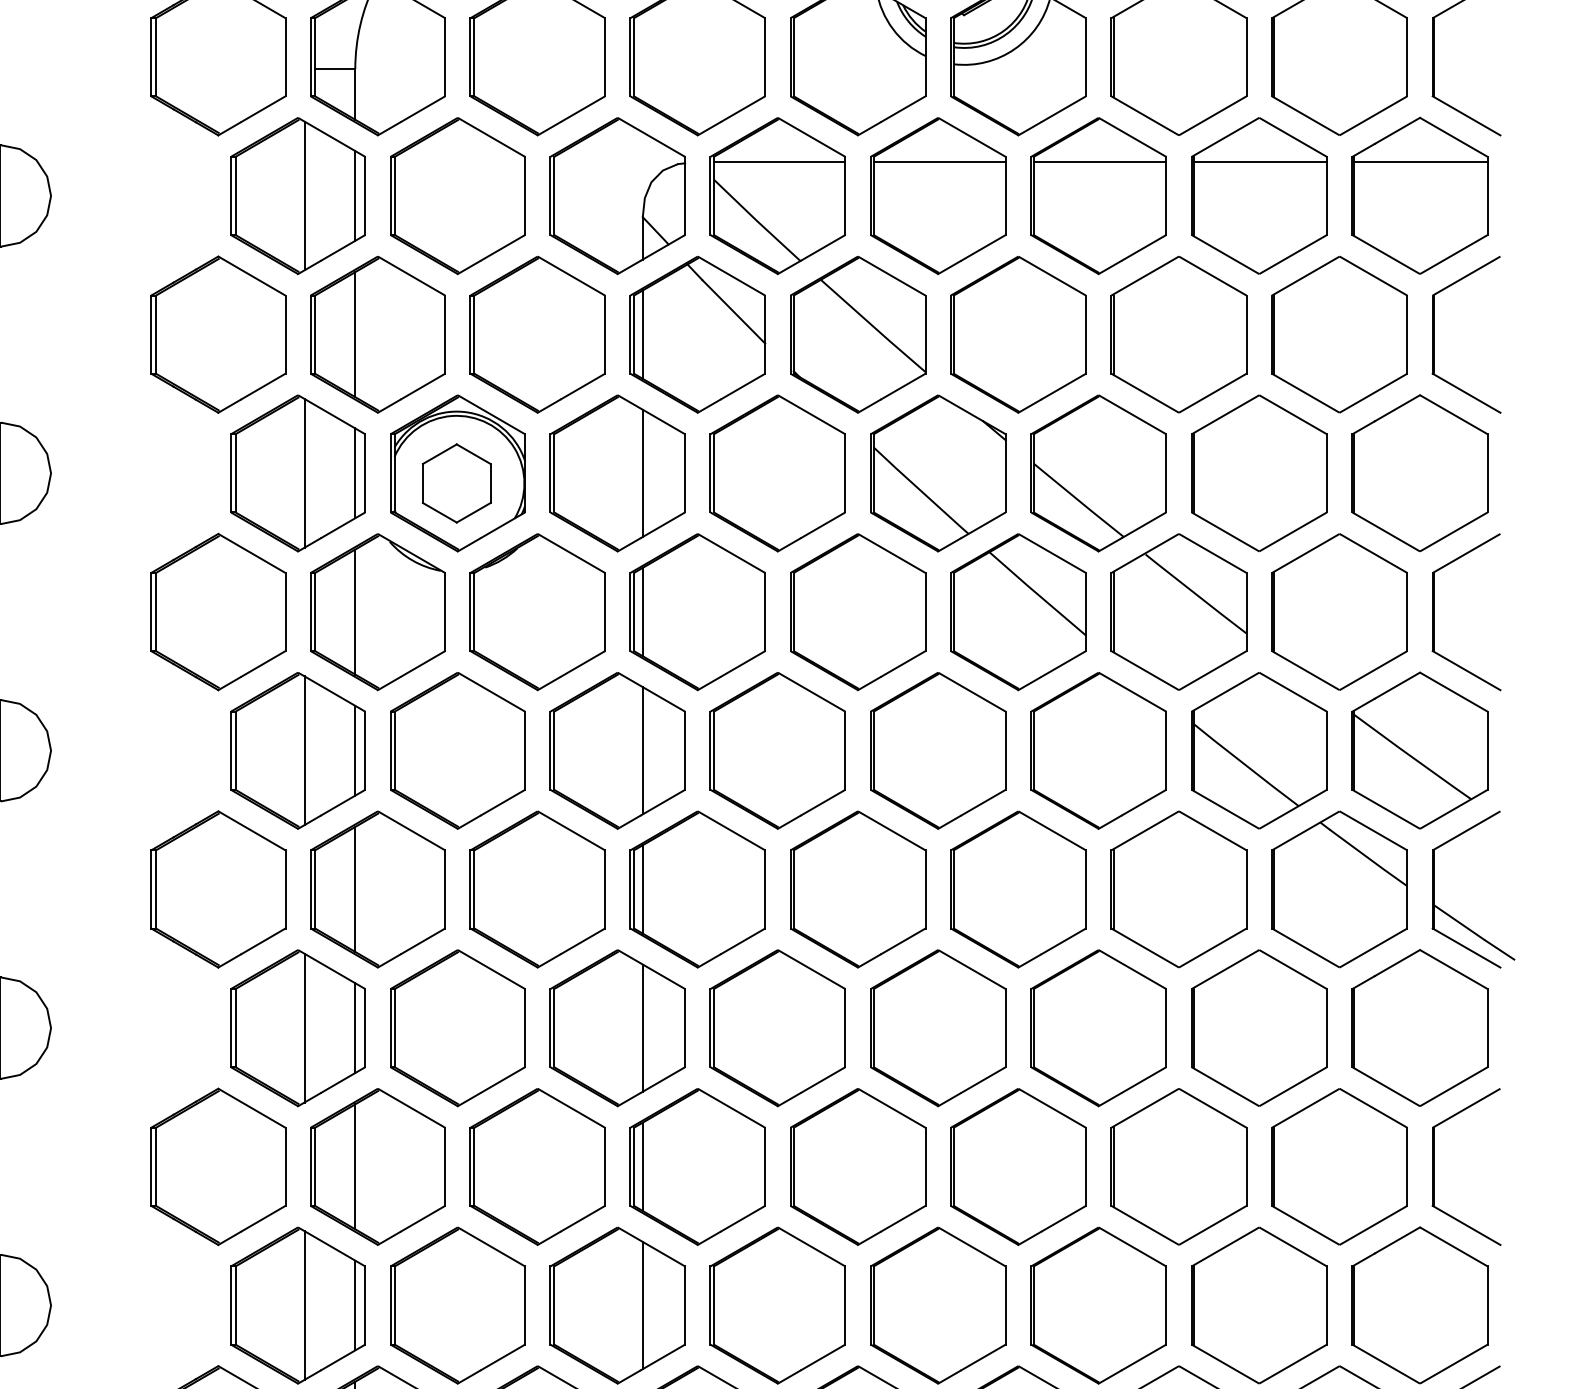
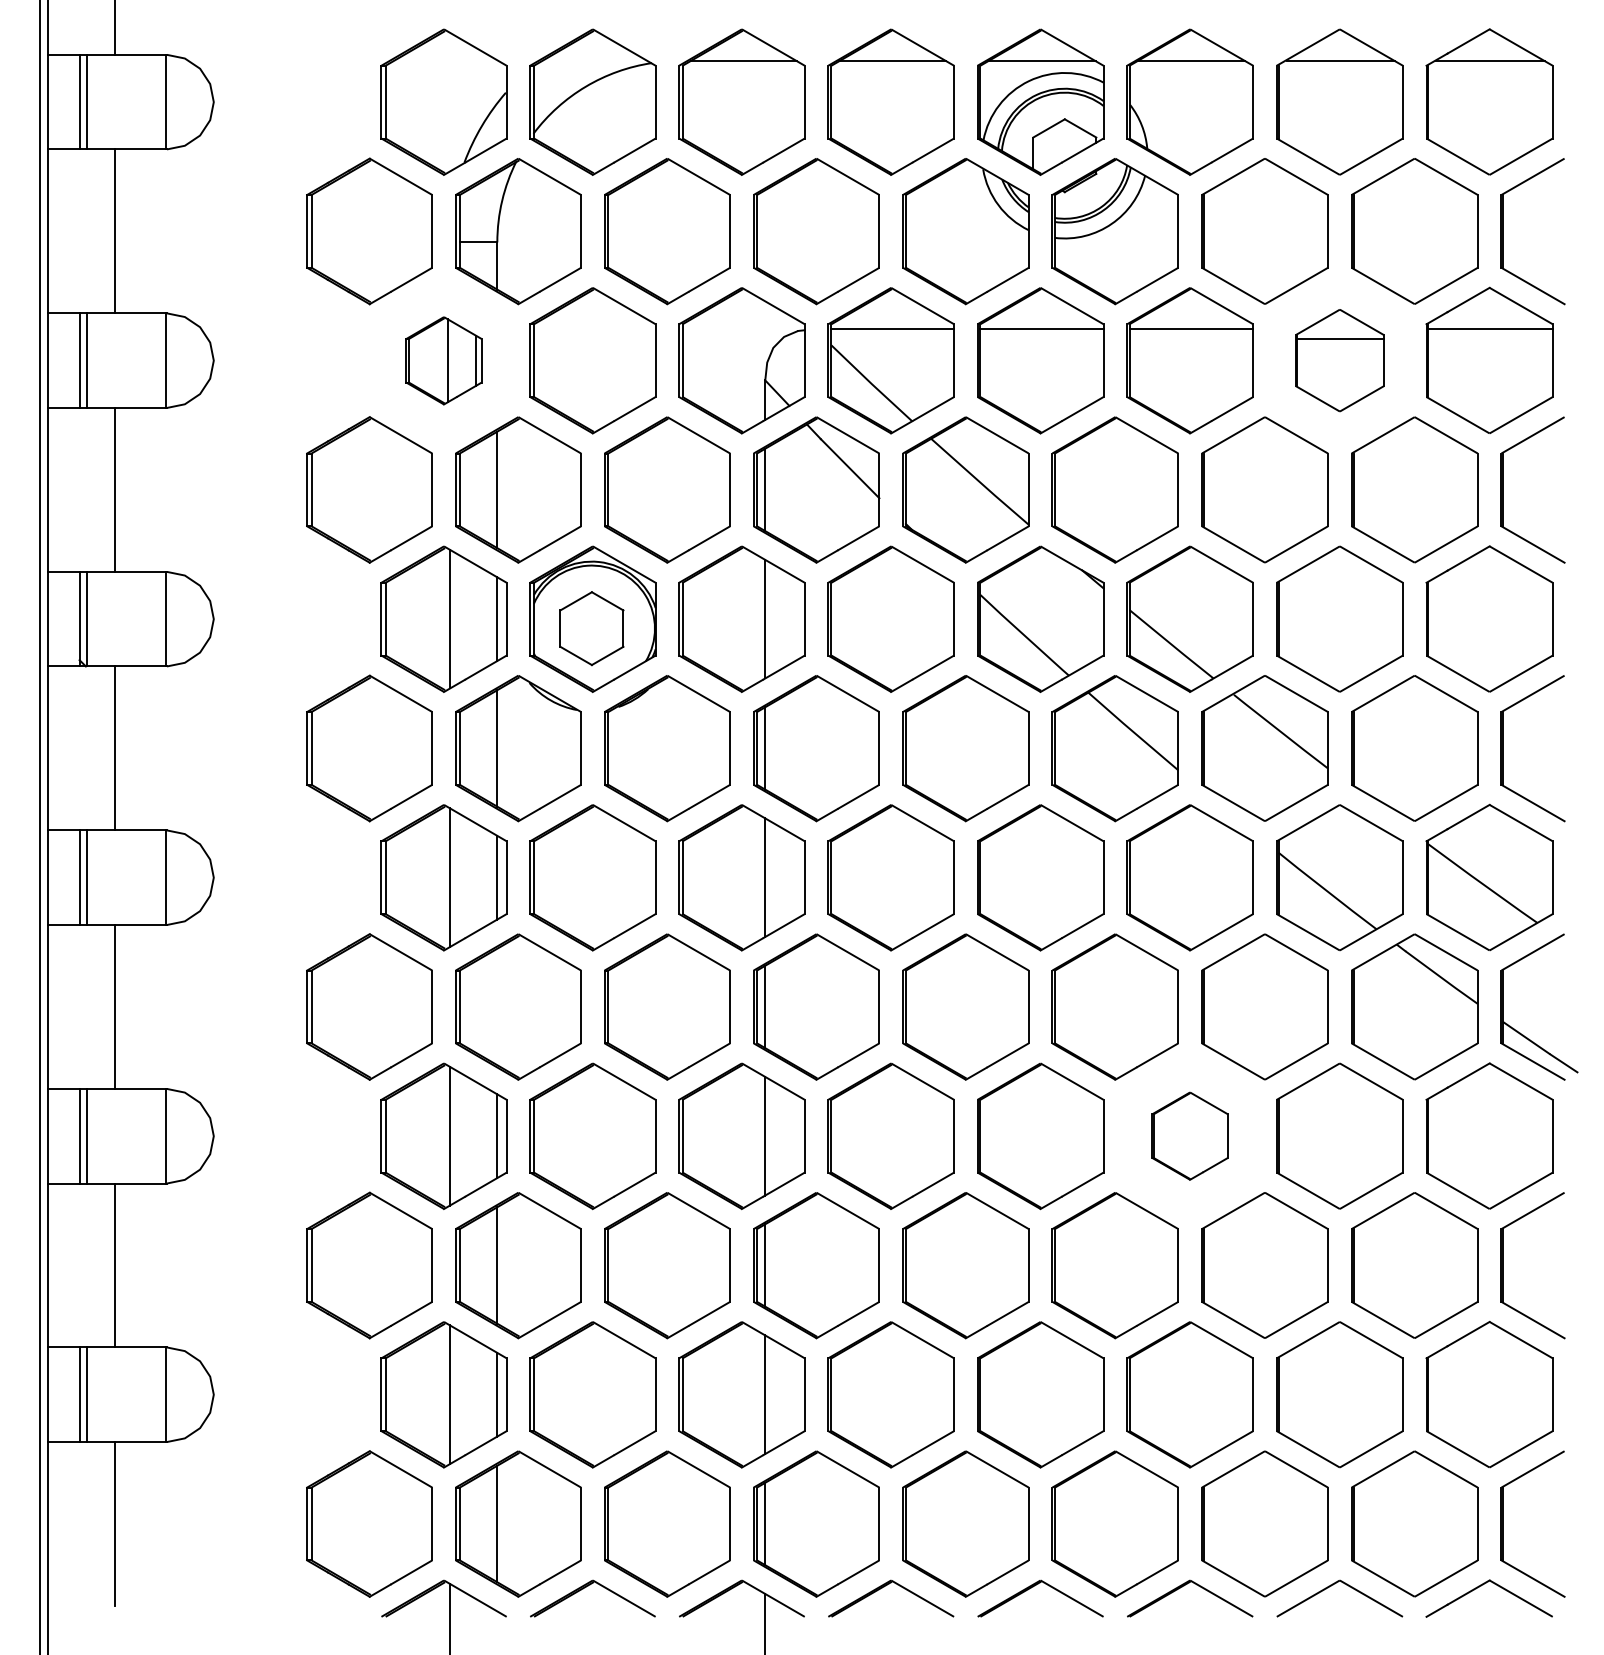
part: (297, 195) -> (443, 360), size x0.6
part: (1258, 195) -> (1339, 360), size x0.7
line: (355, 888) -> (497, 1006), removed
part: (1097, 1027) -> (1189, 1135), size x0.6

